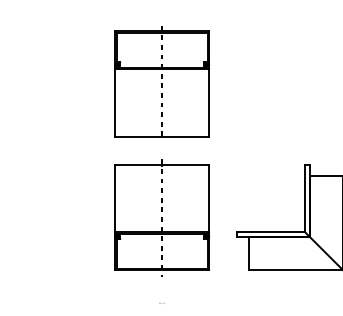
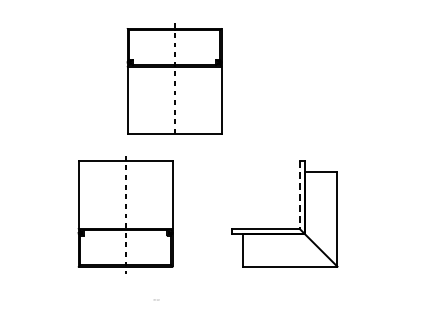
part: (161, 80) -> (174, 78), moved
line: (304, 198) -> (299, 195), solid -> dashed
part: (161, 217) -> (125, 214), moved

